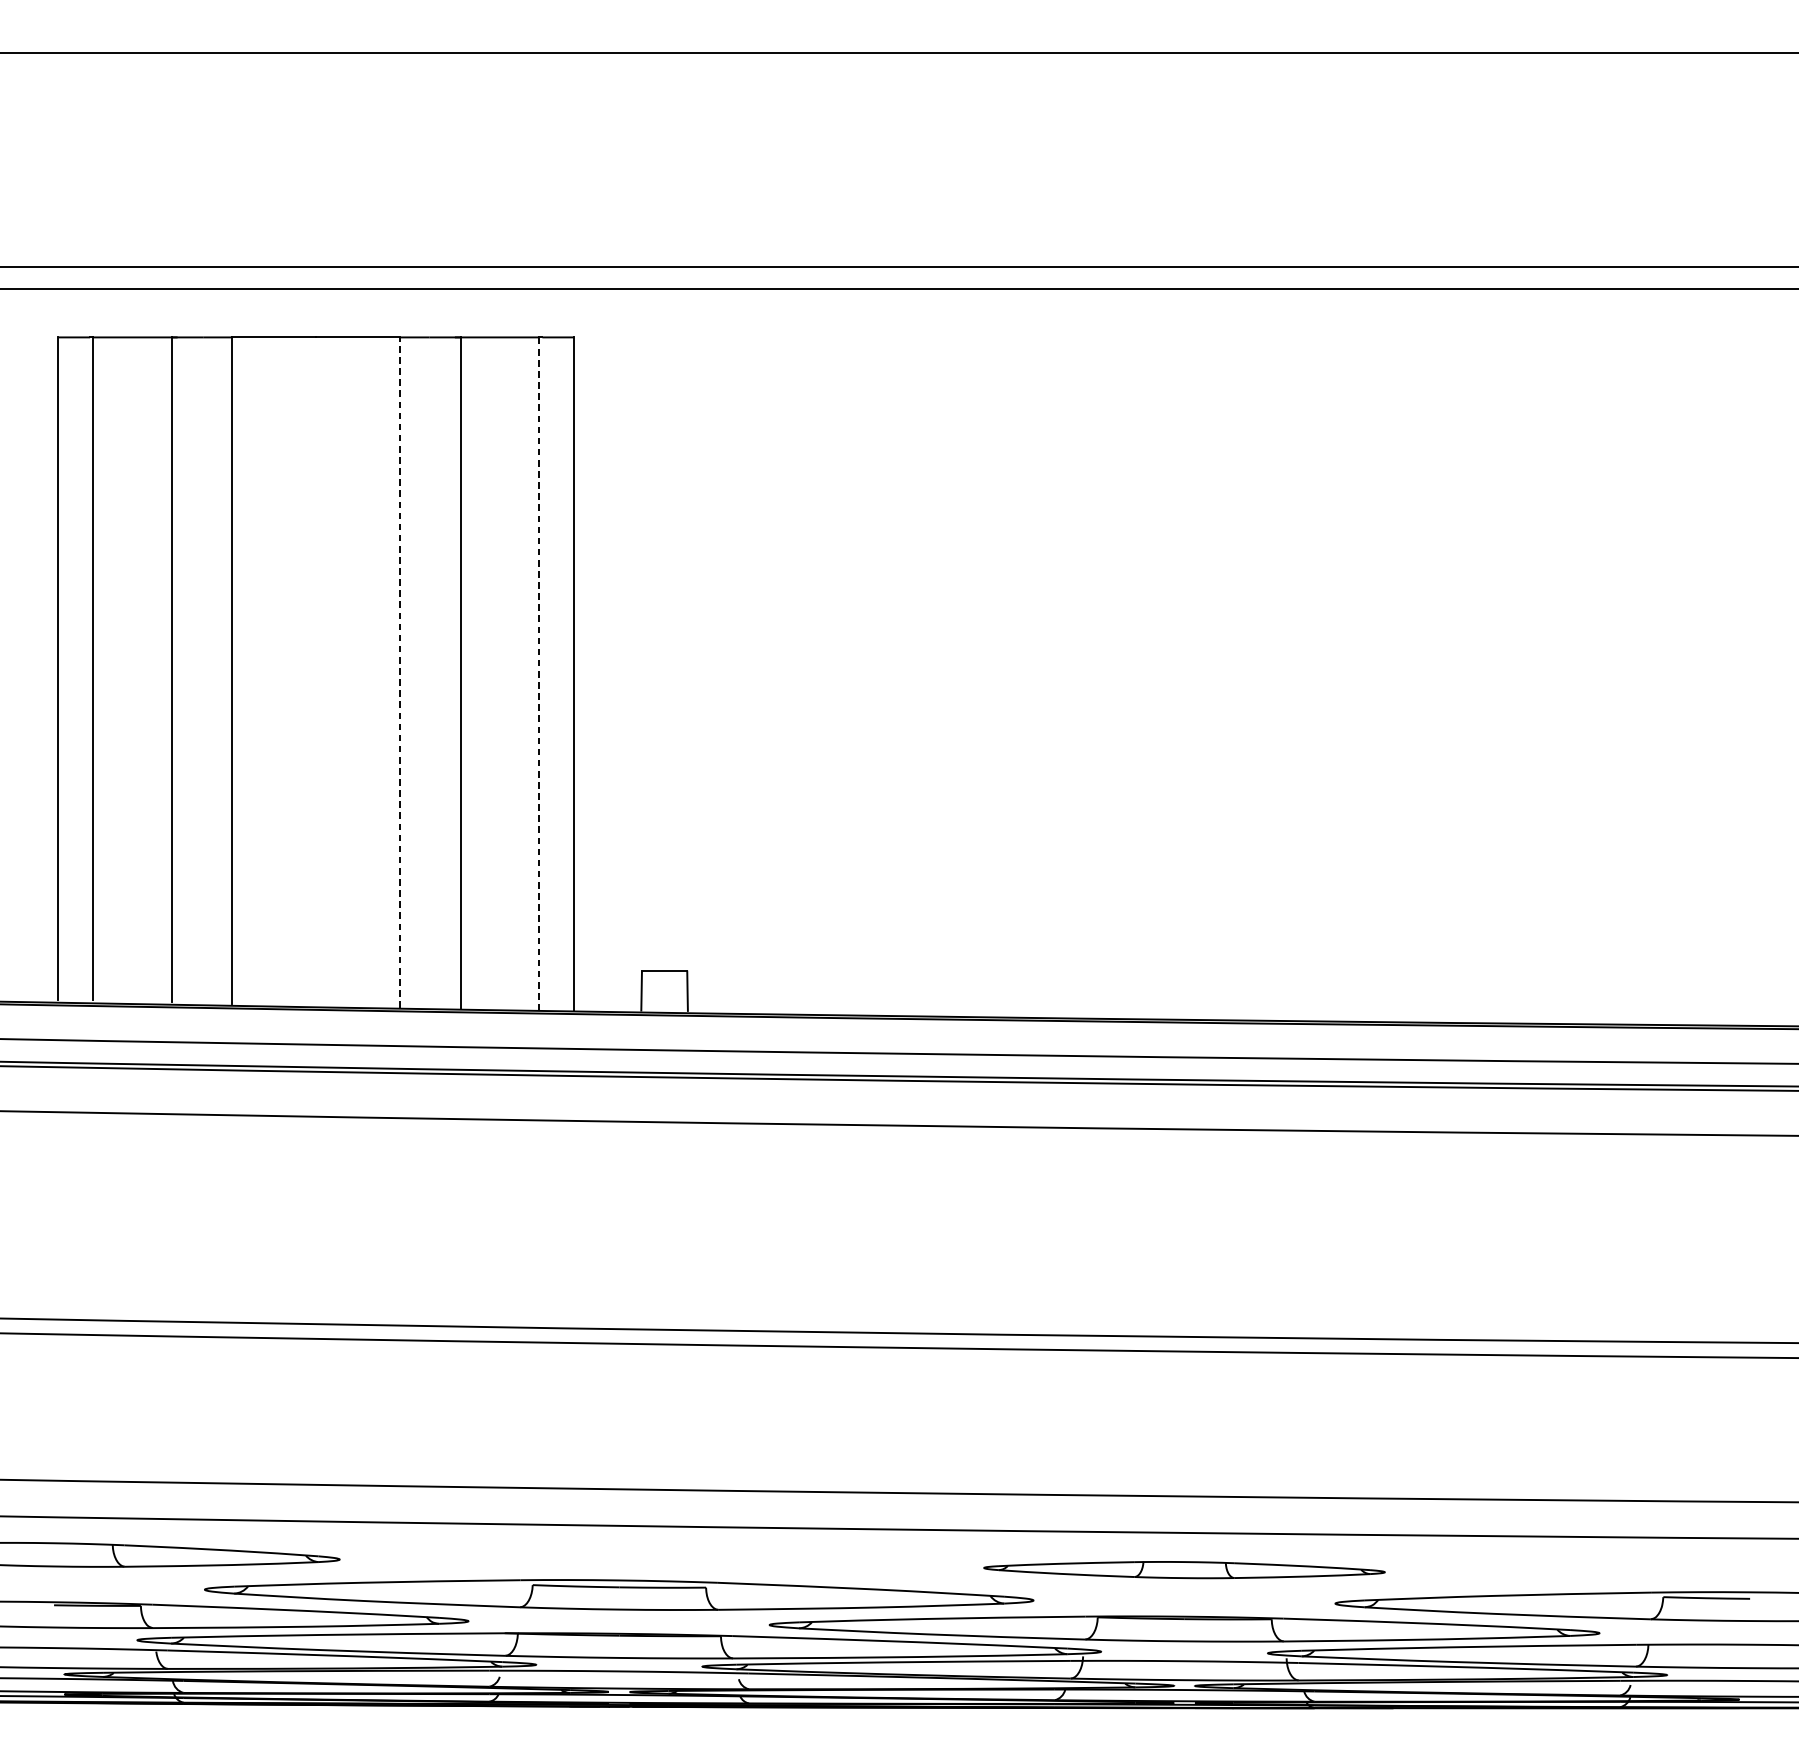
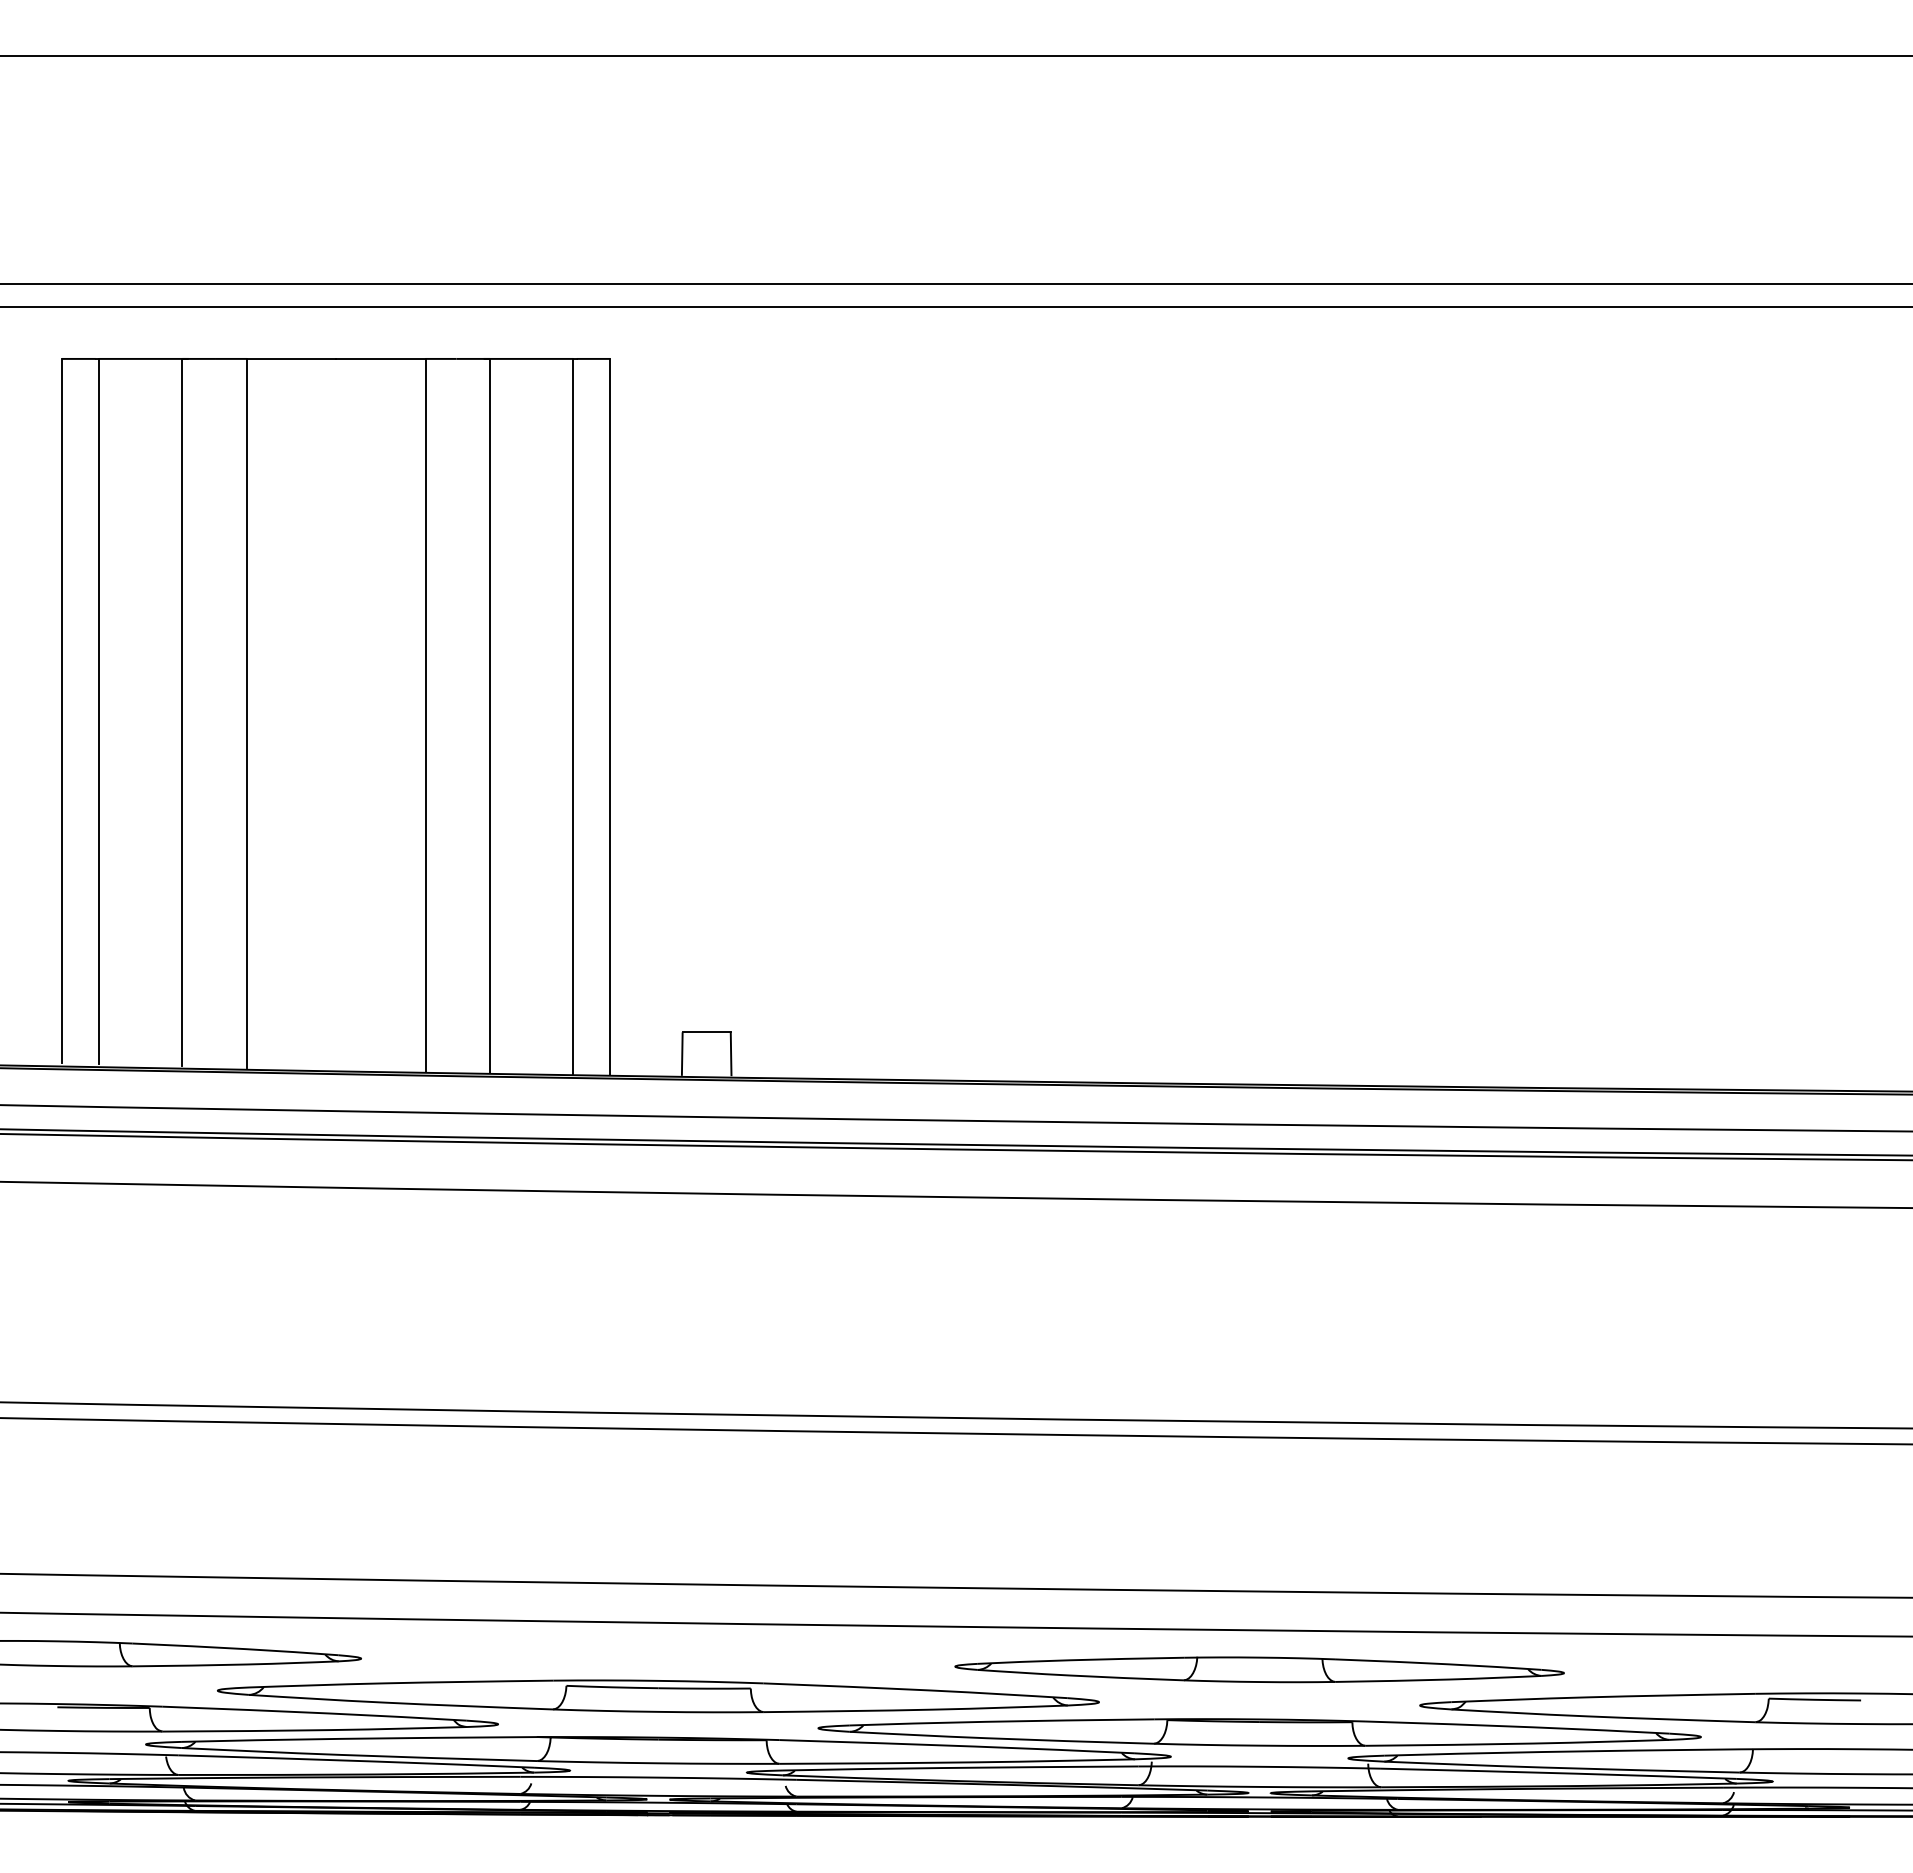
line: (400, 671) -> (425, 714), dashed -> solid
line: (539, 673) -> (573, 716), dashed -> solid
part: (1184, 1569) -> (1259, 1669), size x1.43

